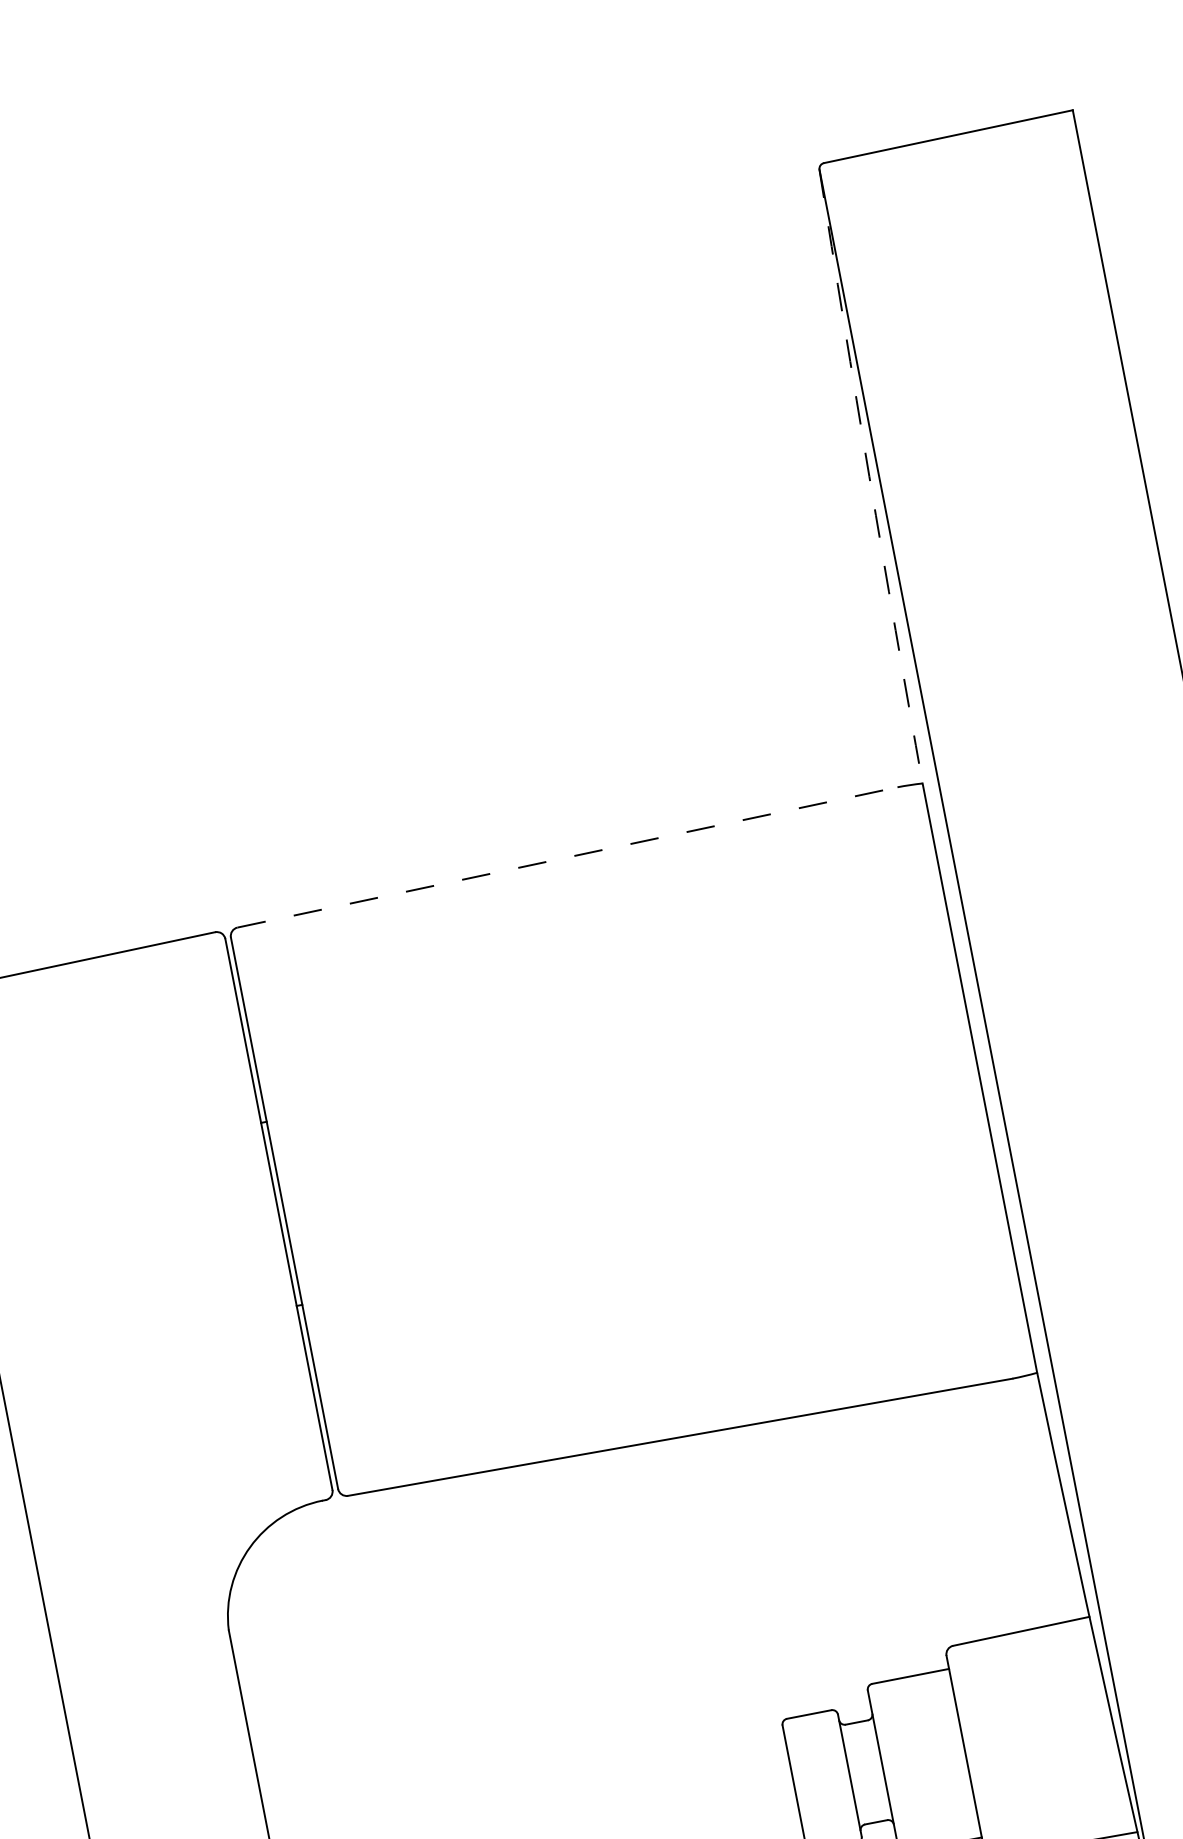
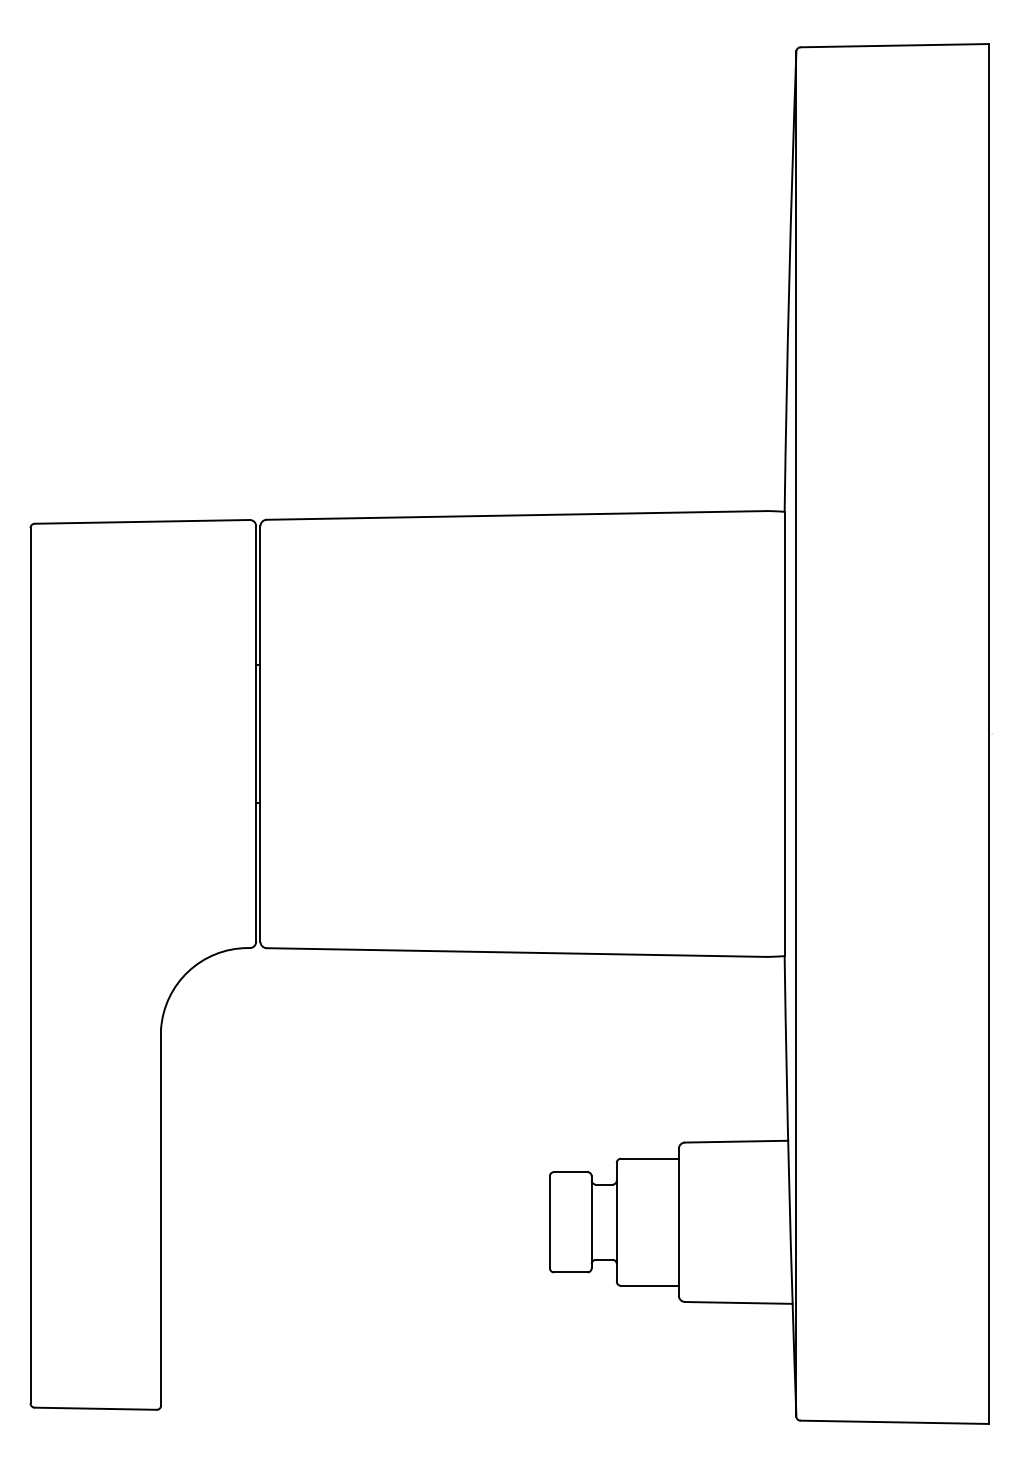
arc: (869, 476) -> (789, 281), dashed -> solid
line: (567, 857) -> (516, 515), dashed -> solid

